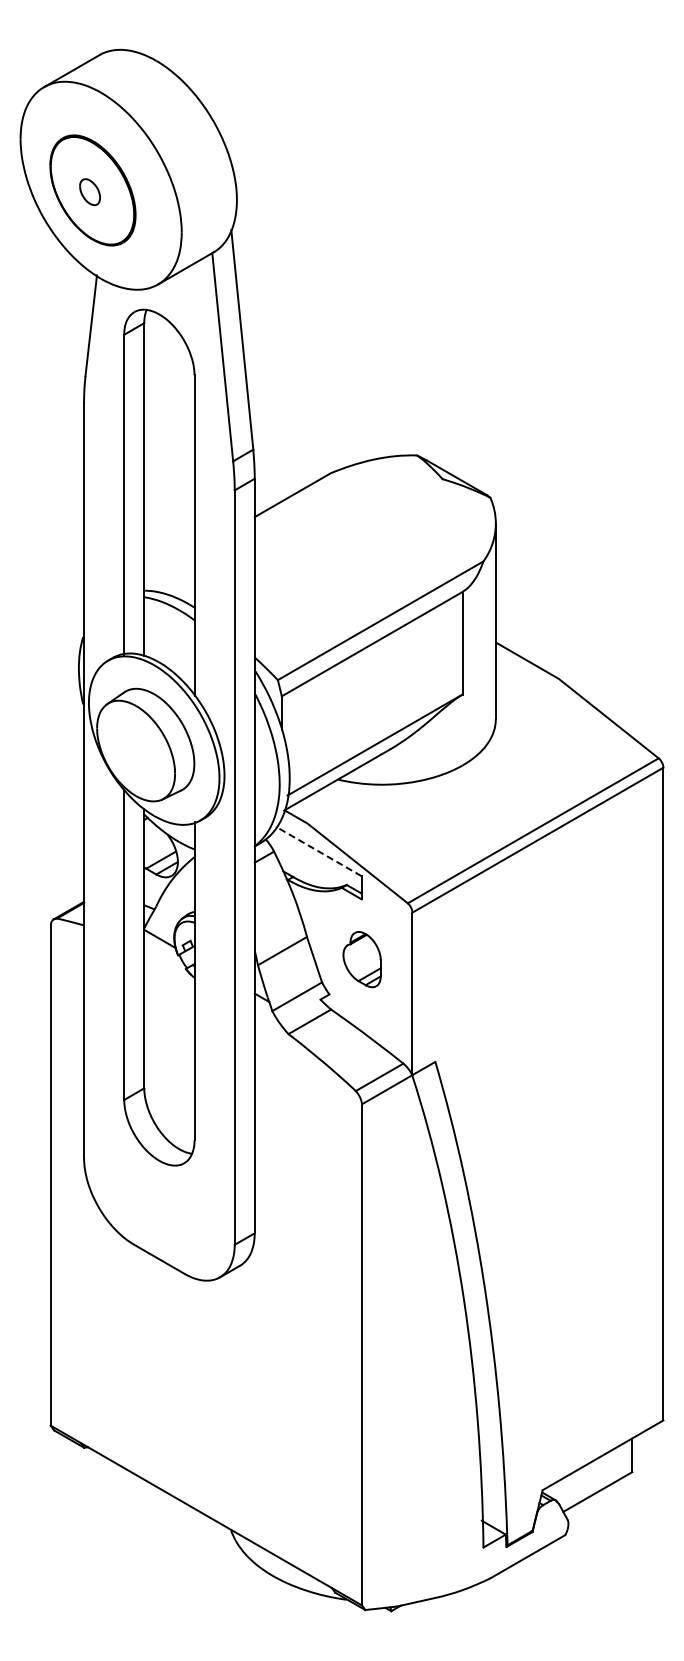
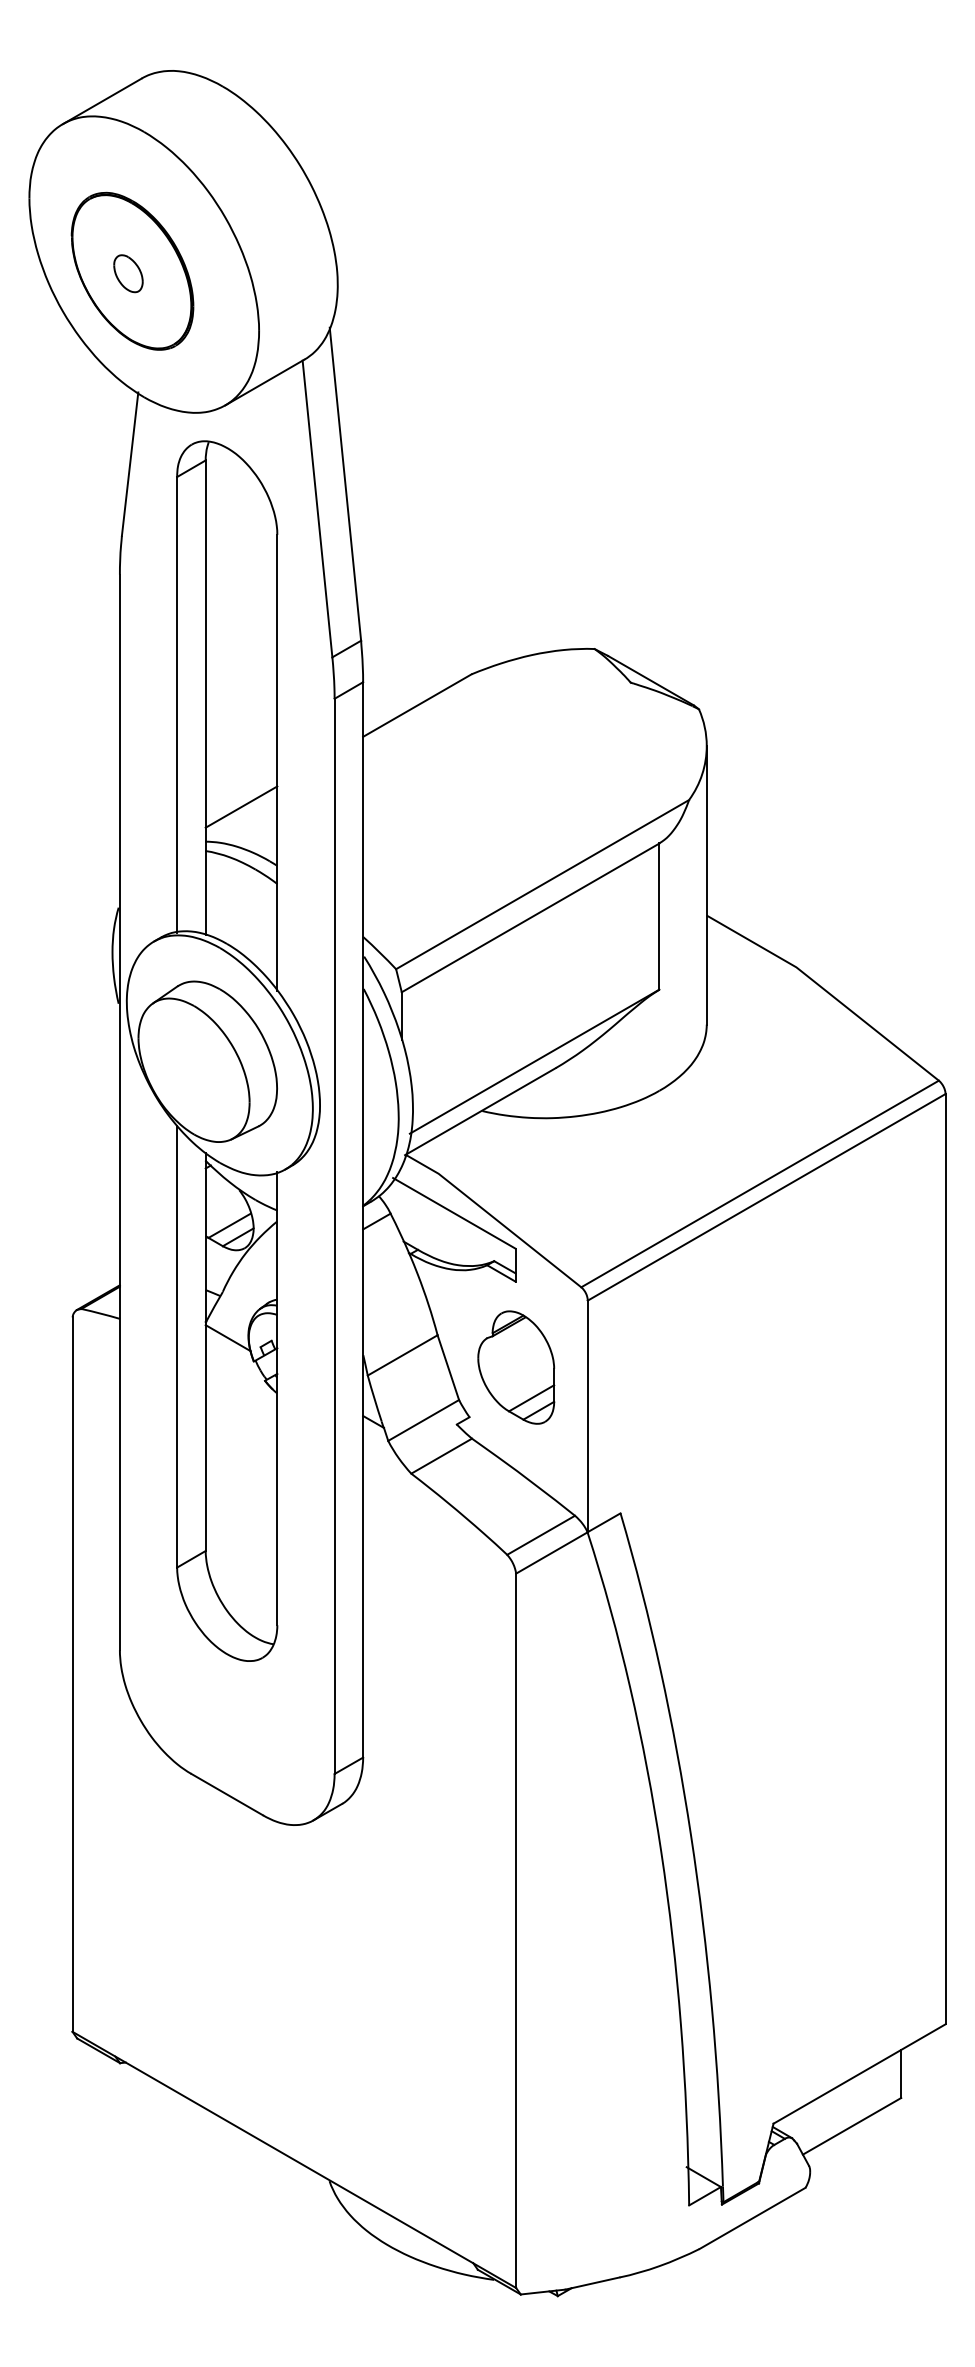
line: (169, 565) -> (241, 805), added
line: (318, 851) -> (454, 1213), dashed -> solid
part: (361, 959) -> (515, 1367), size x1.43

